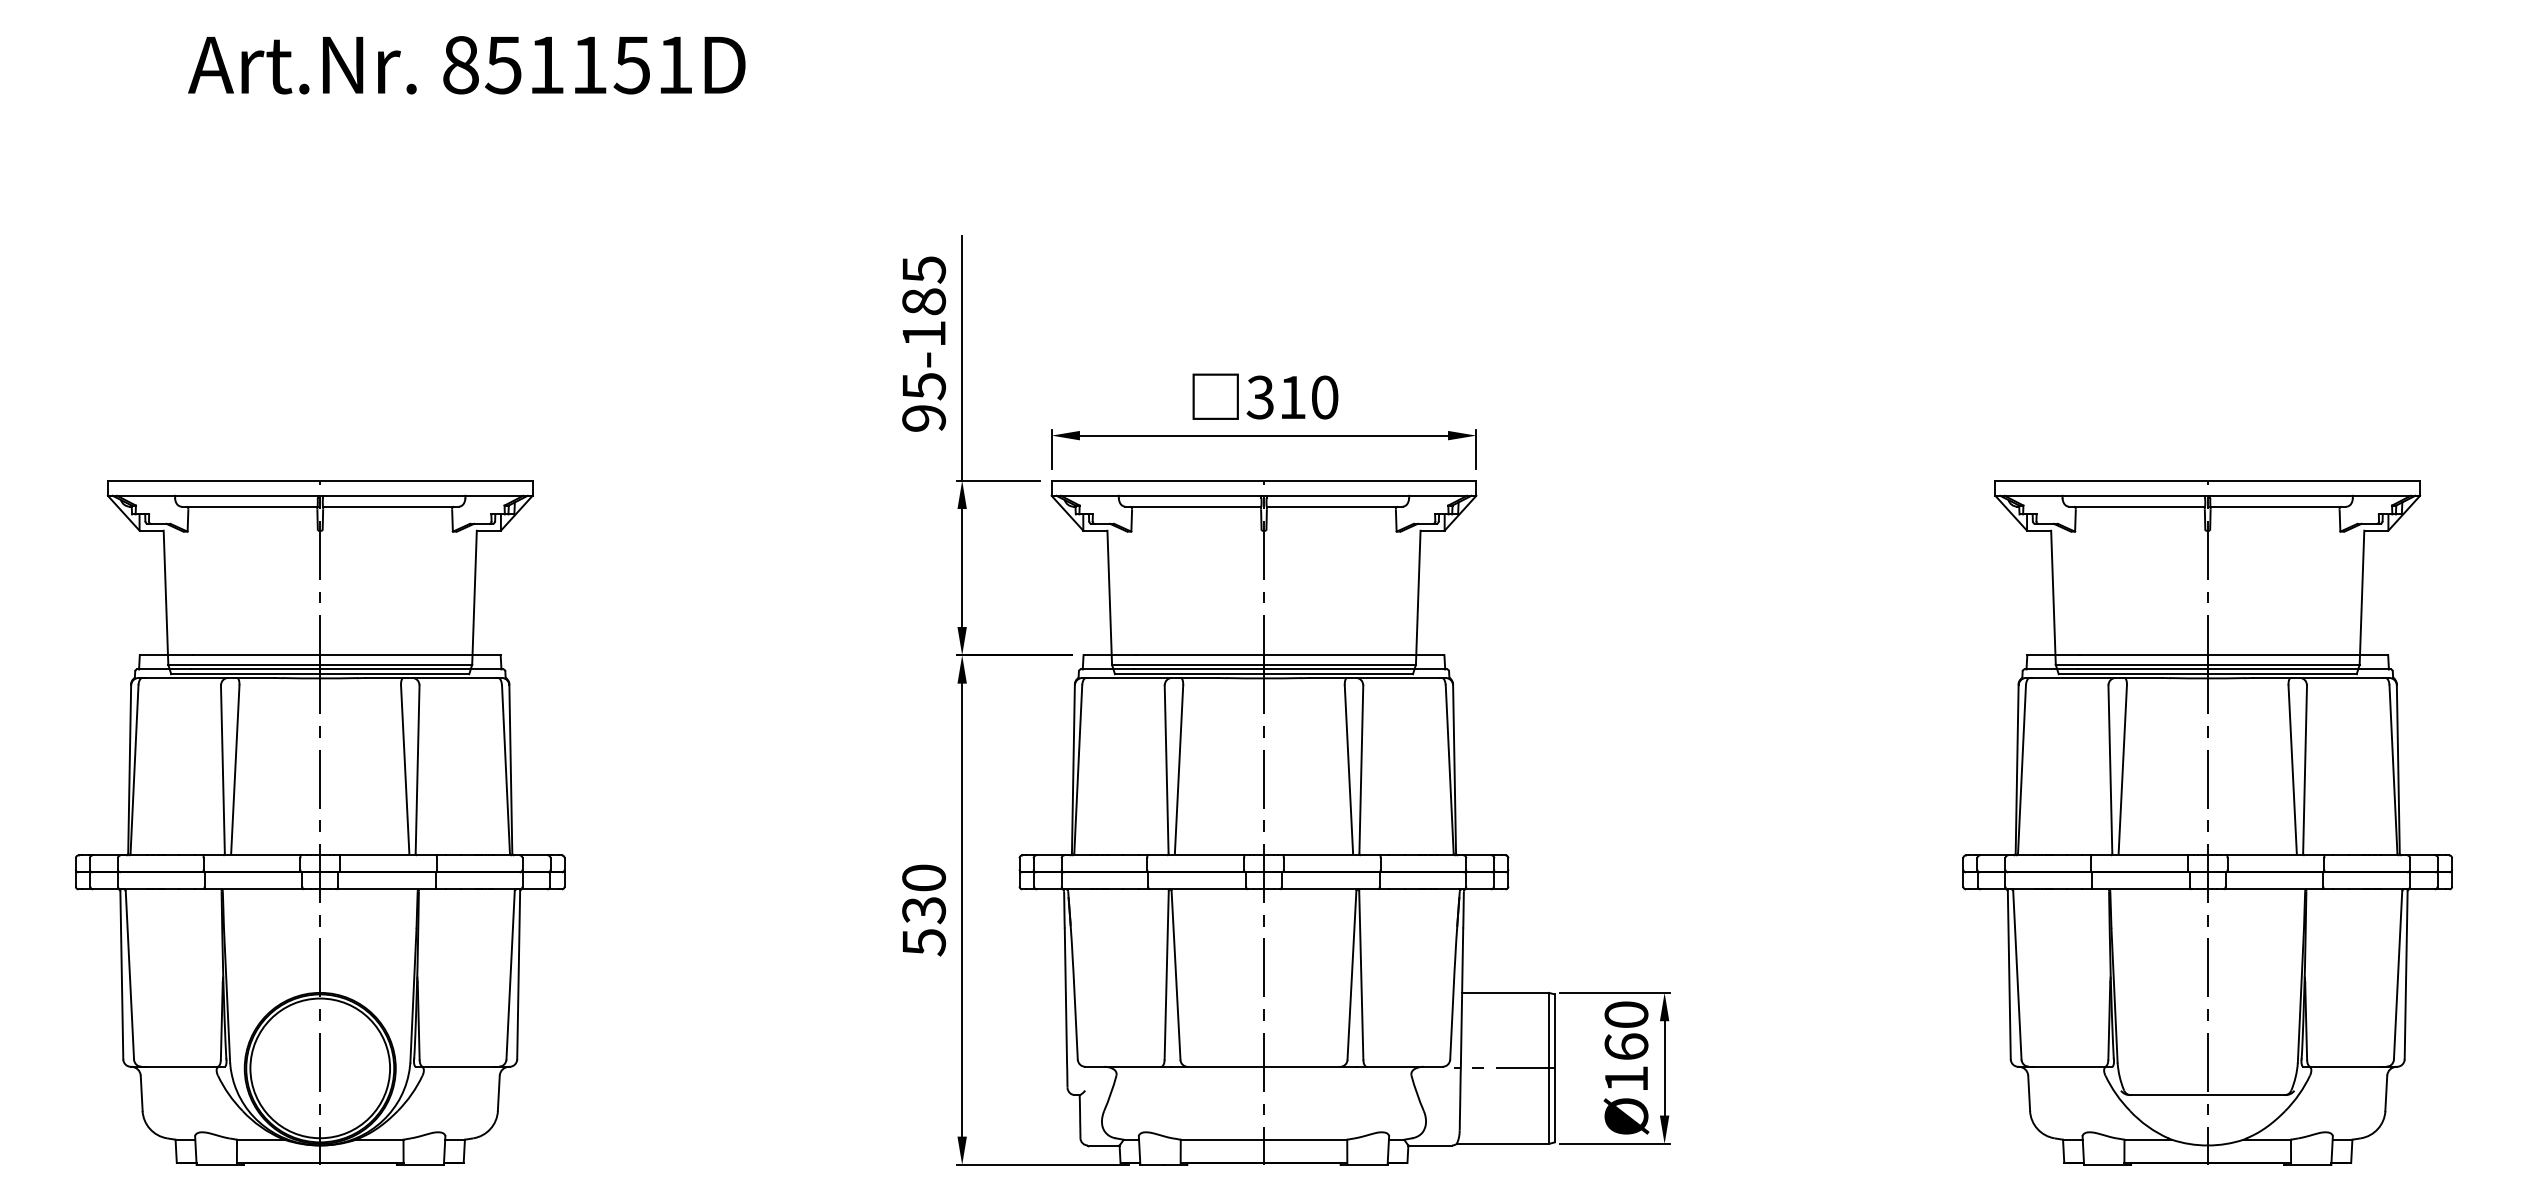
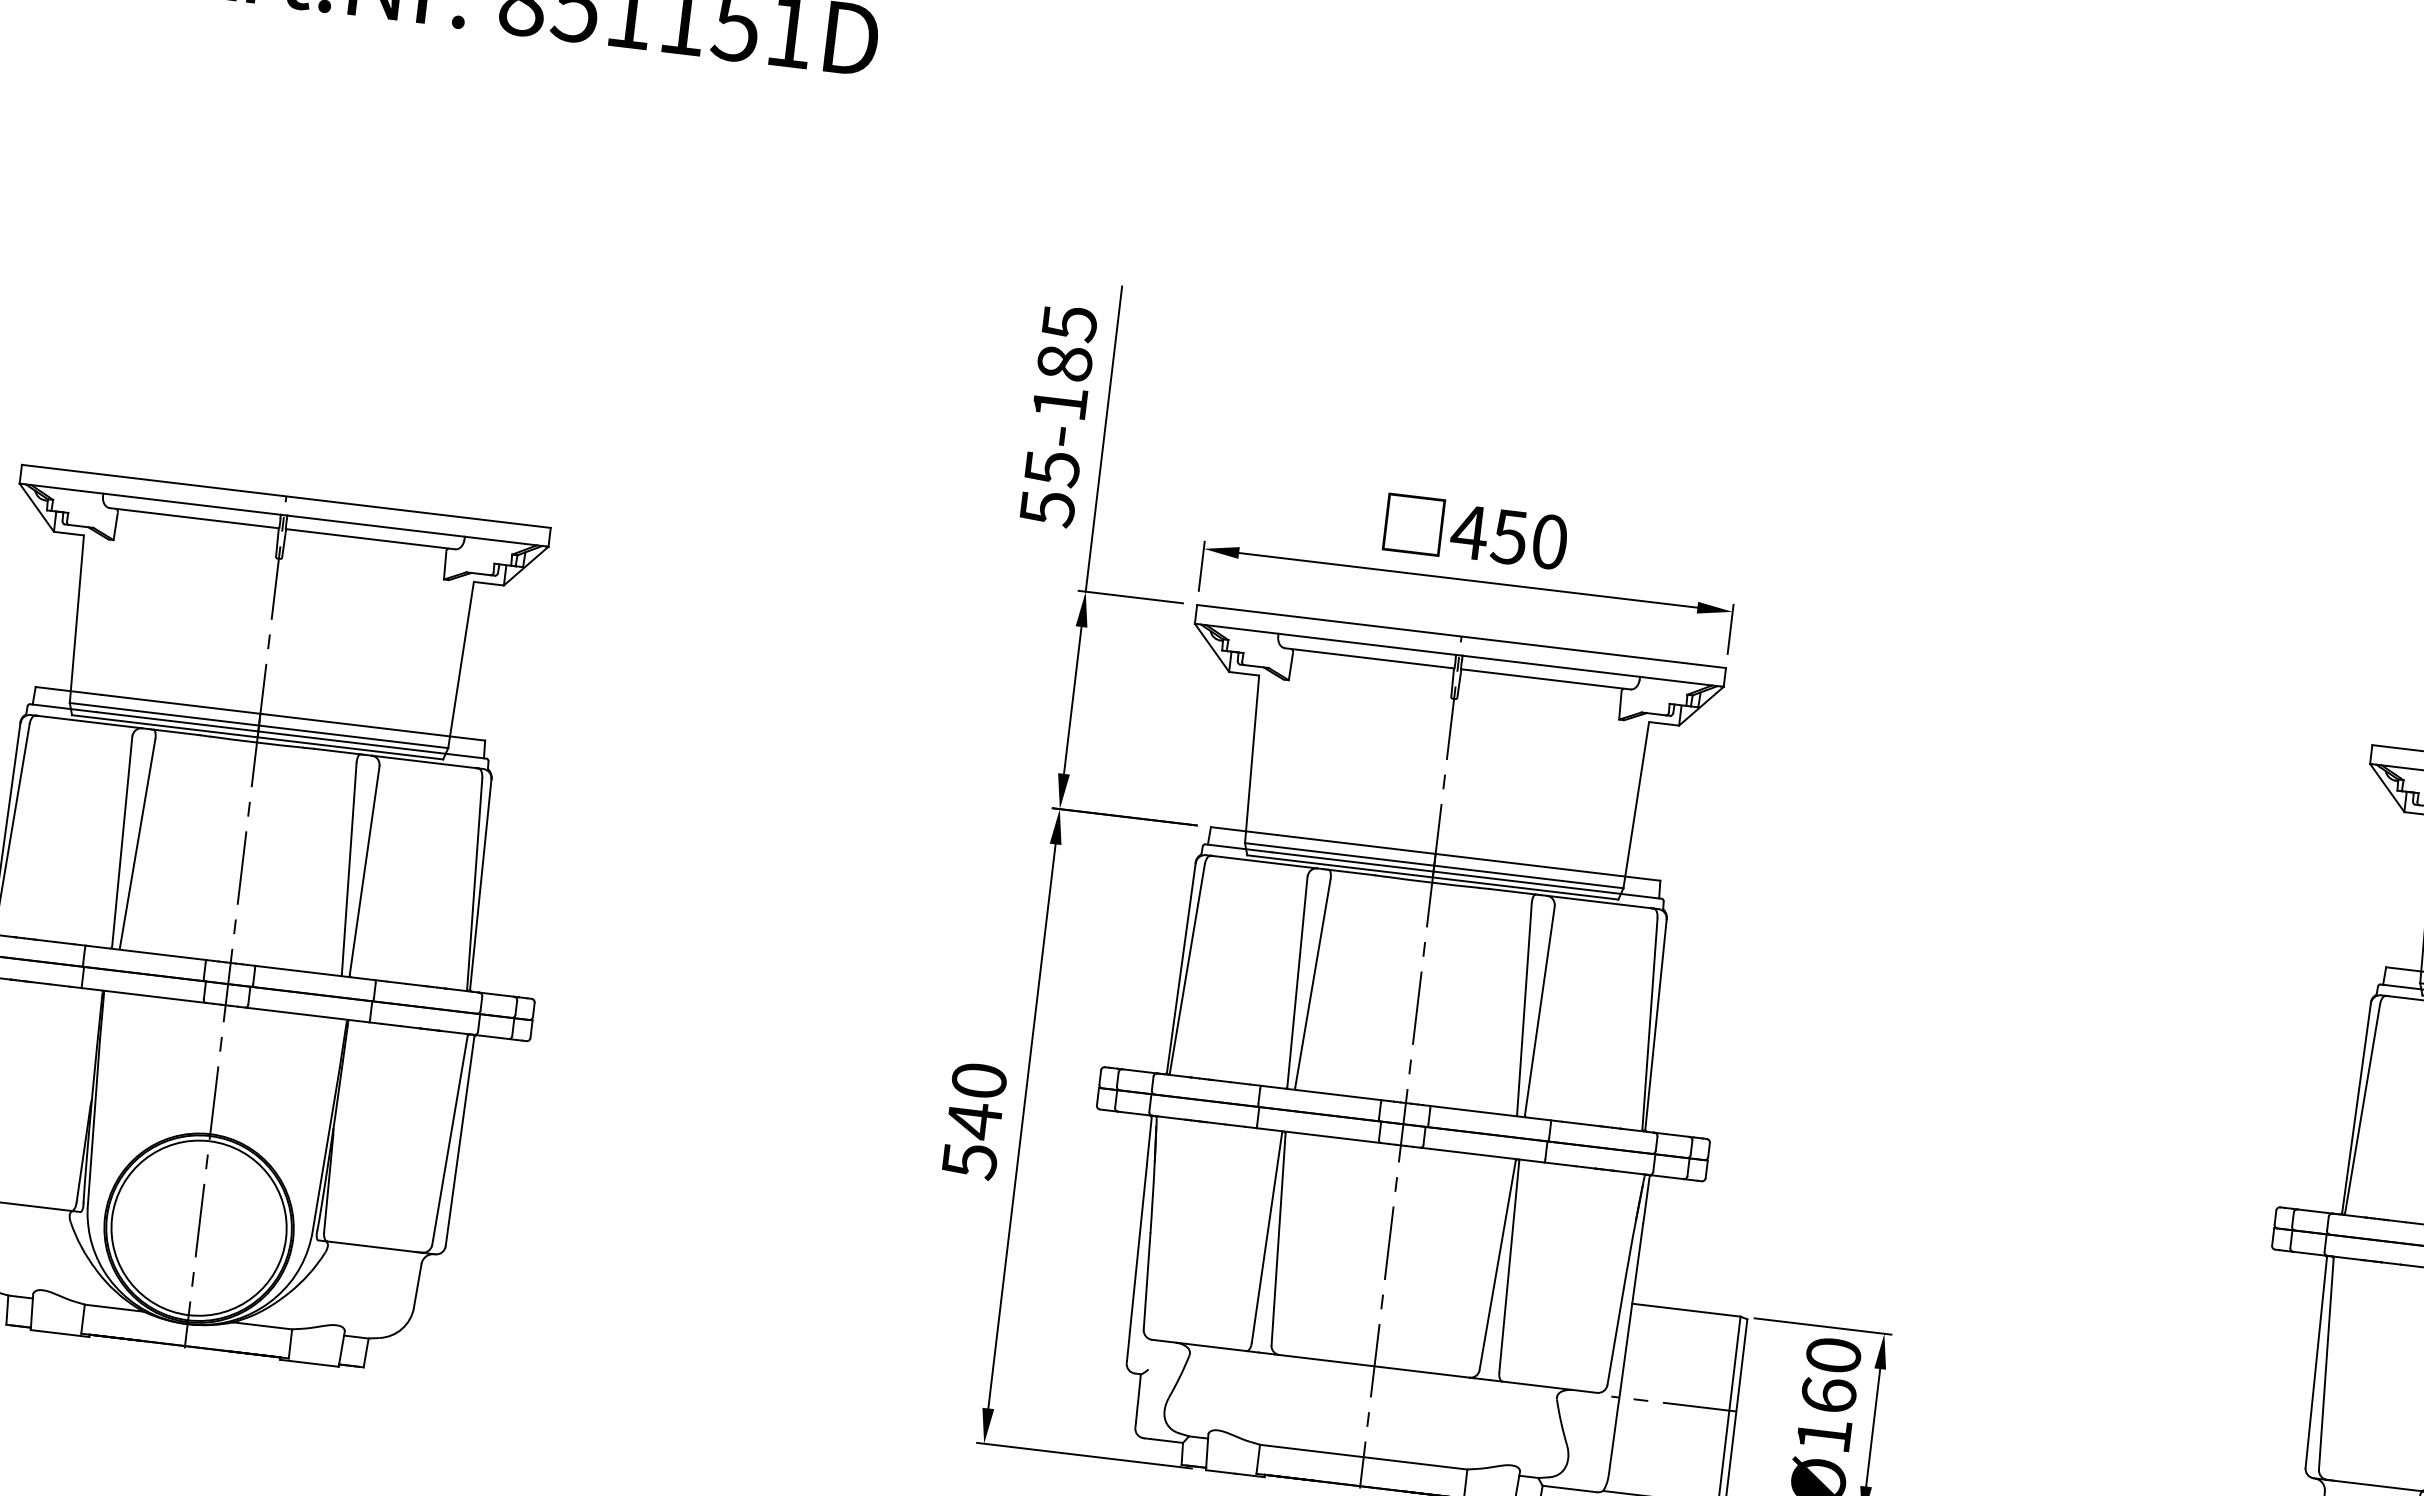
text: (1275, 397) -> (1488, 534), 310 -> 450
text: (924, 418) -> (1048, 508), 95-185 -> 55-185
text: (924, 909) -> (975, 1120), 530 -> 540

